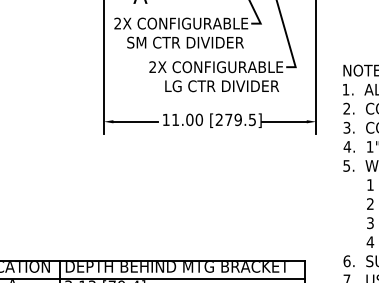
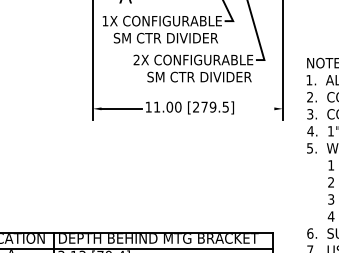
text: (117, 22) -> (105, 20), 2X -> 1X
text: (223, 85) -> (199, 76), LG CTR DIVIDER -> SM CTR DIVIDER
line: (284, 121) -> (254, 108), removed

